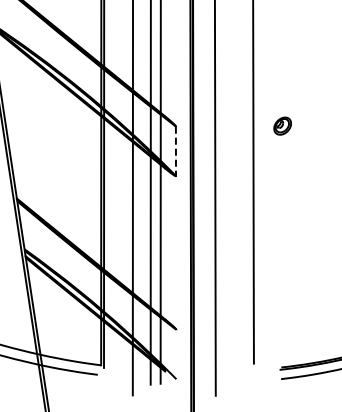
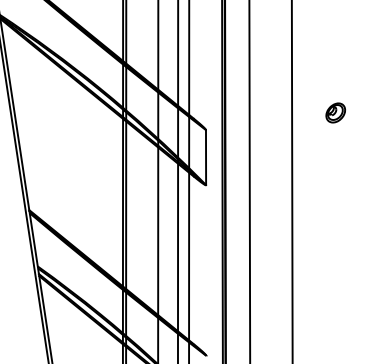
part: (282, 125) -> (335, 112), moved
line: (175, 151) -> (205, 157), dashed -> solid

